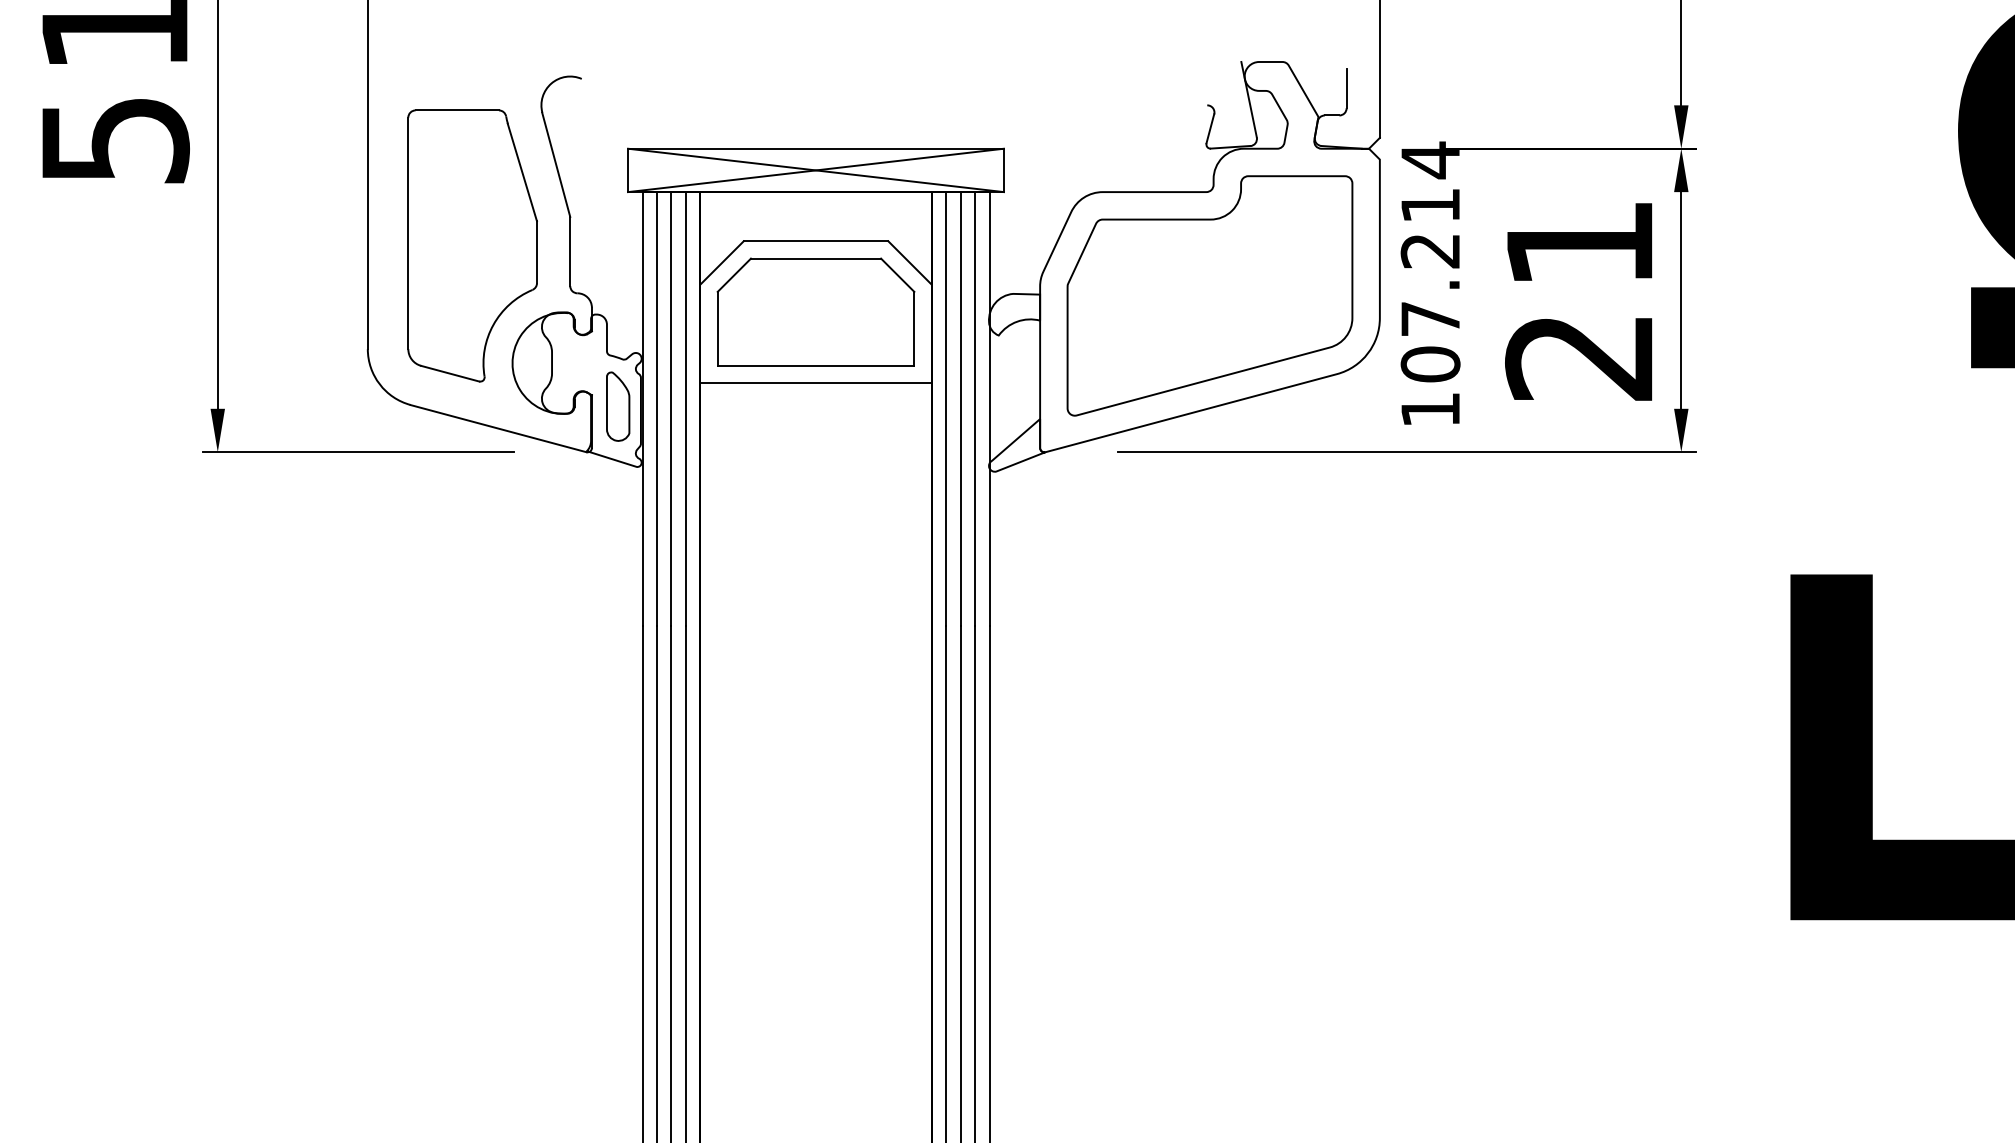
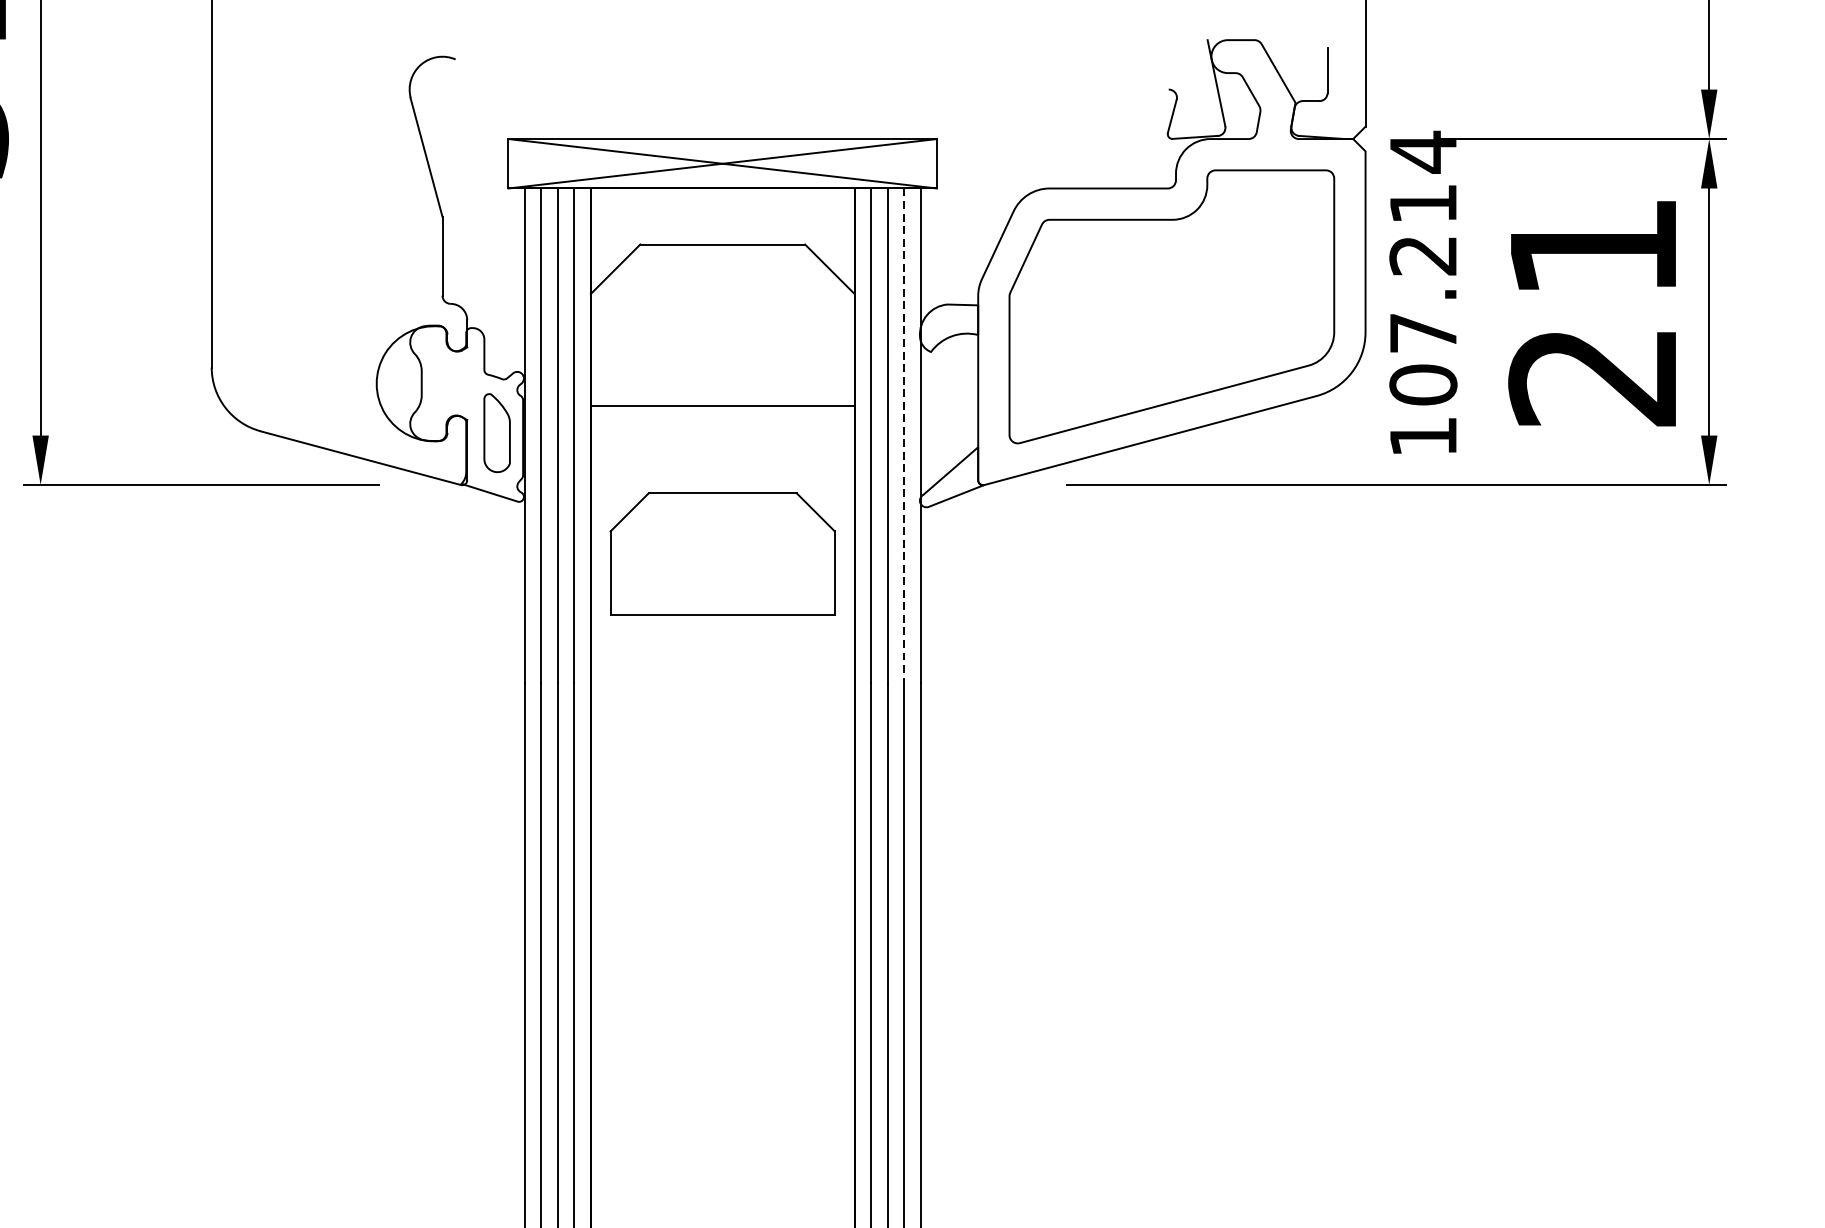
part: (472, 245) -> (331, 249), removed
part: (815, 311) -> (722, 553), moved
line: (975, 408) -> (904, 435), solid -> dashed

